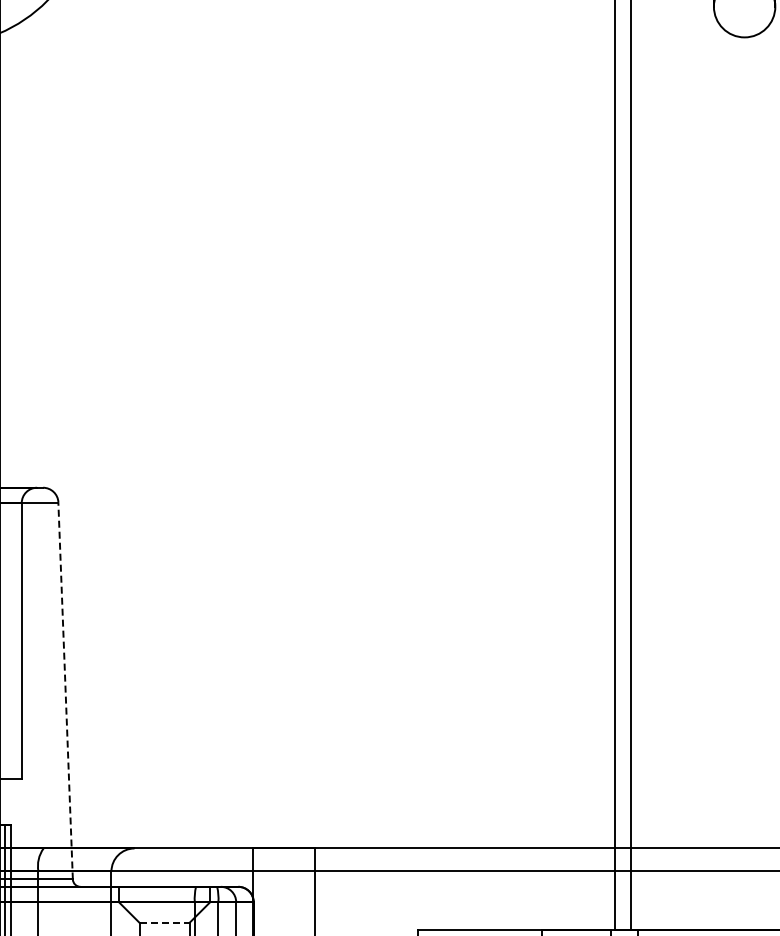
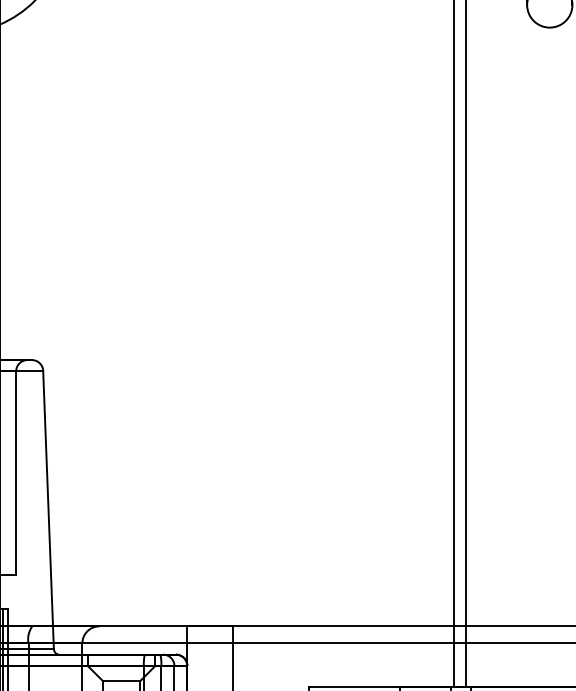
line: (65, 691) -> (48, 510), dashed -> solid
line: (164, 922) -> (121, 681), dashed -> solid

